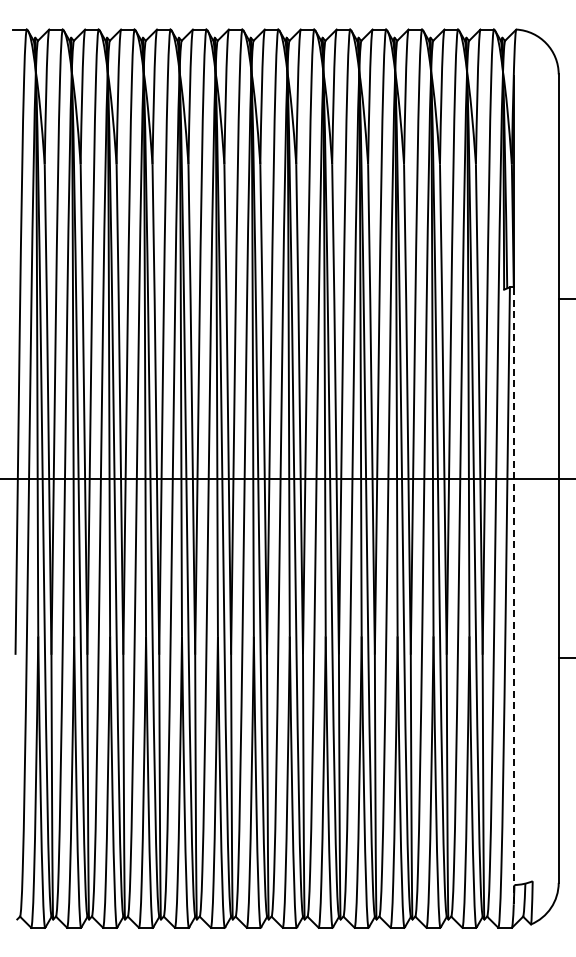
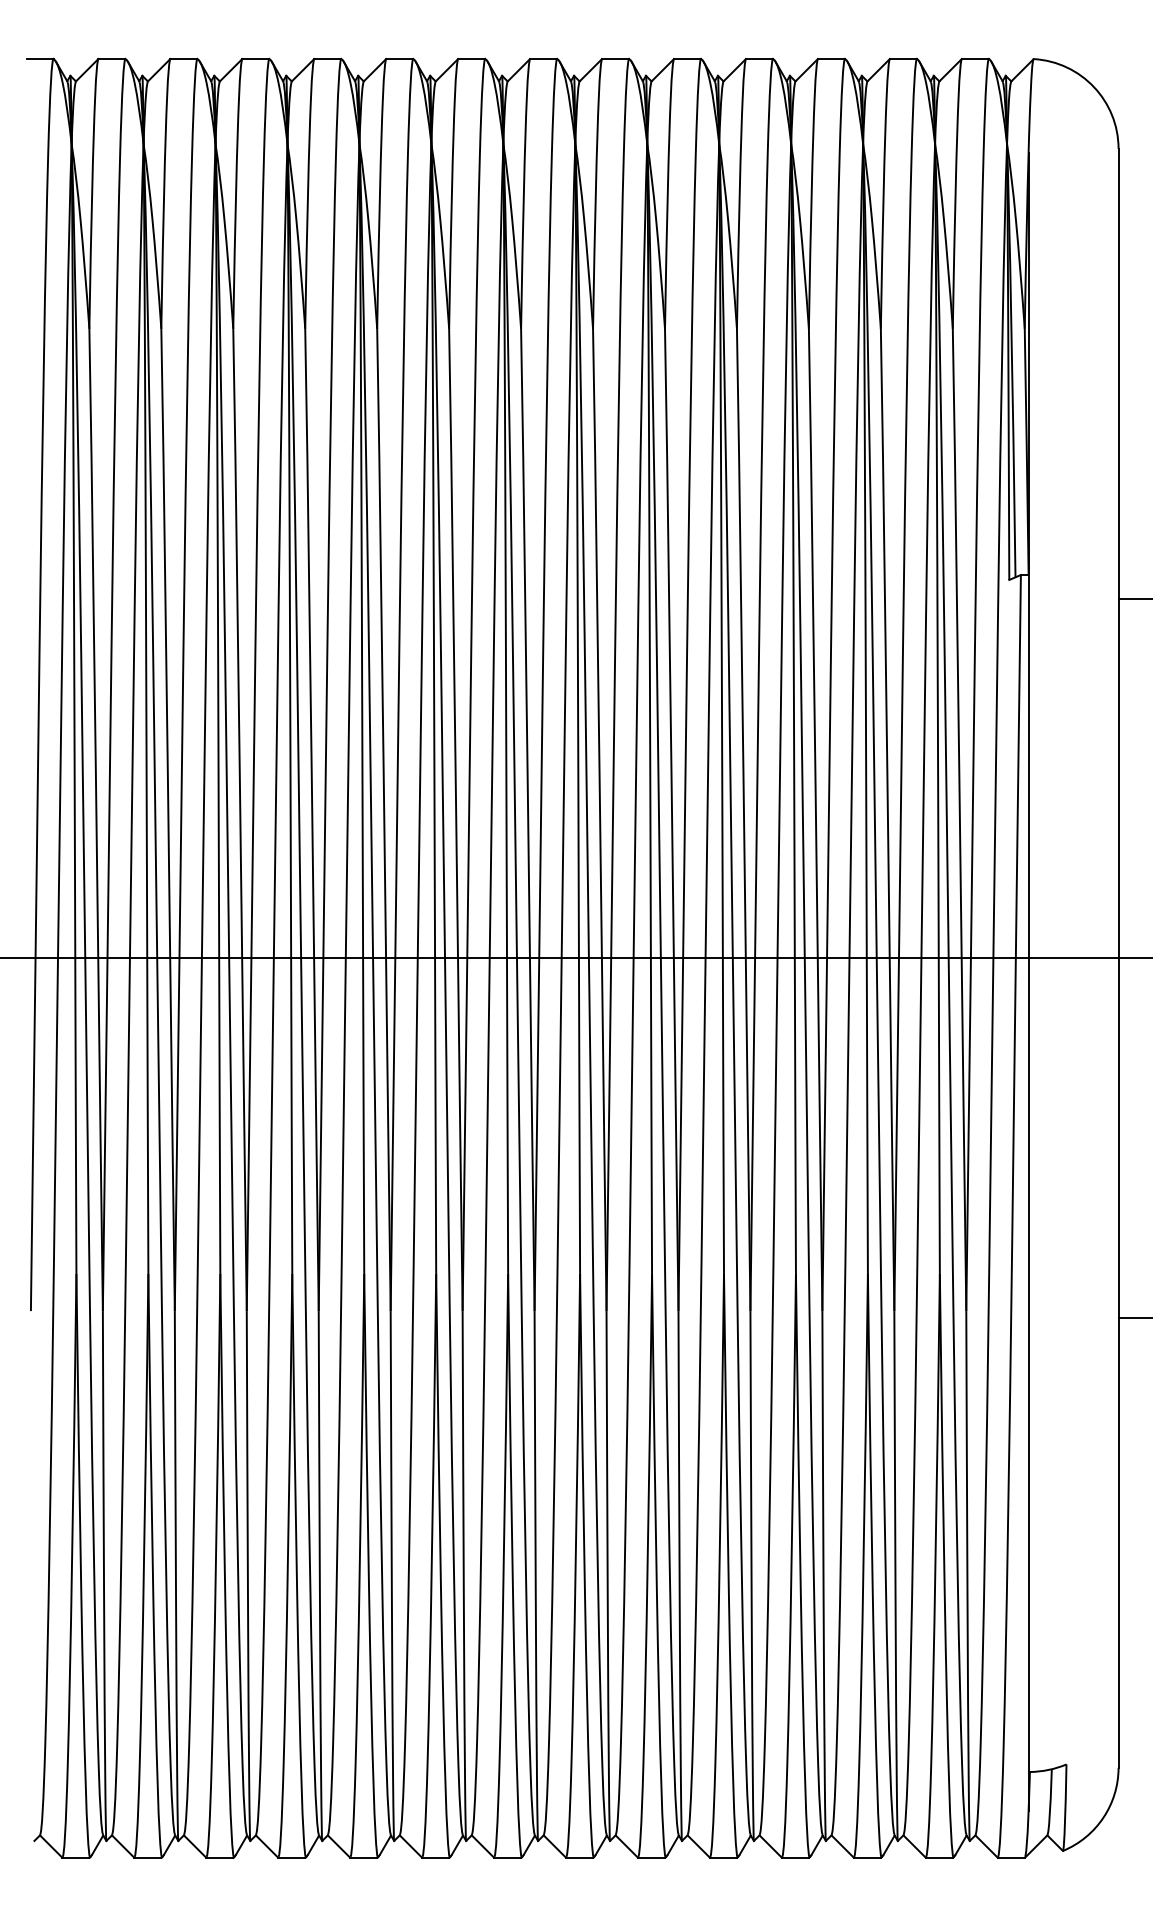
line: (513, 595) -> (1028, 1192), dashed -> solid

